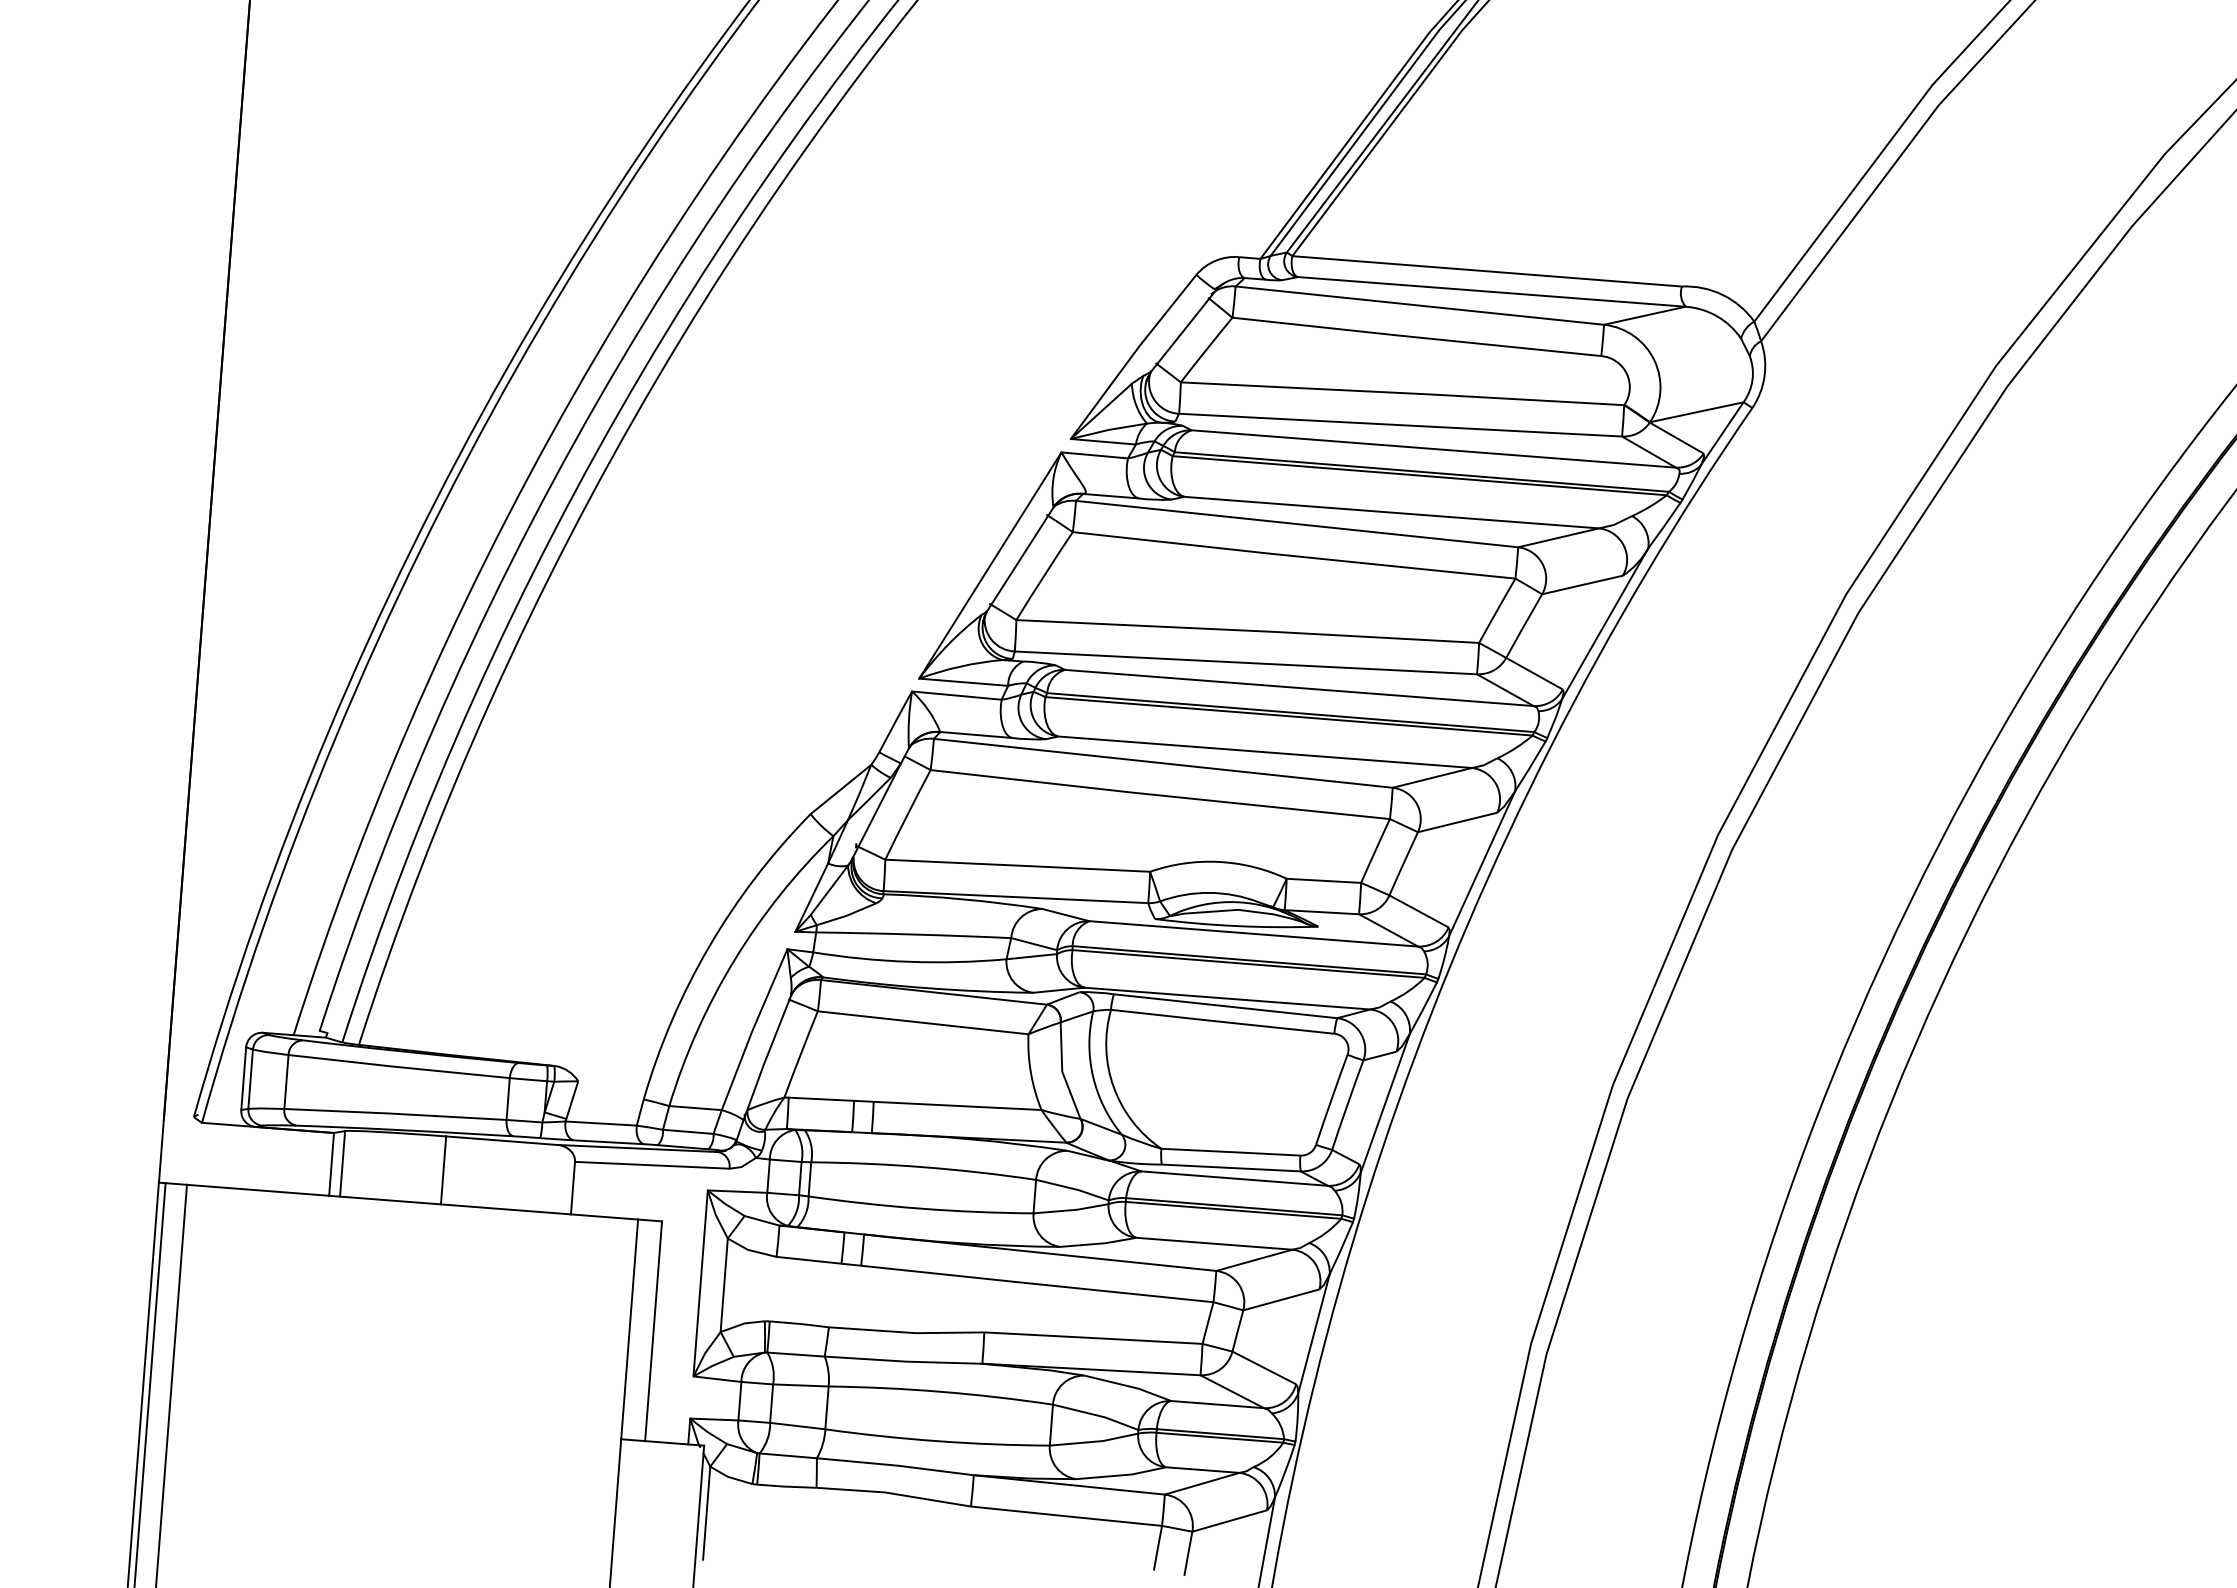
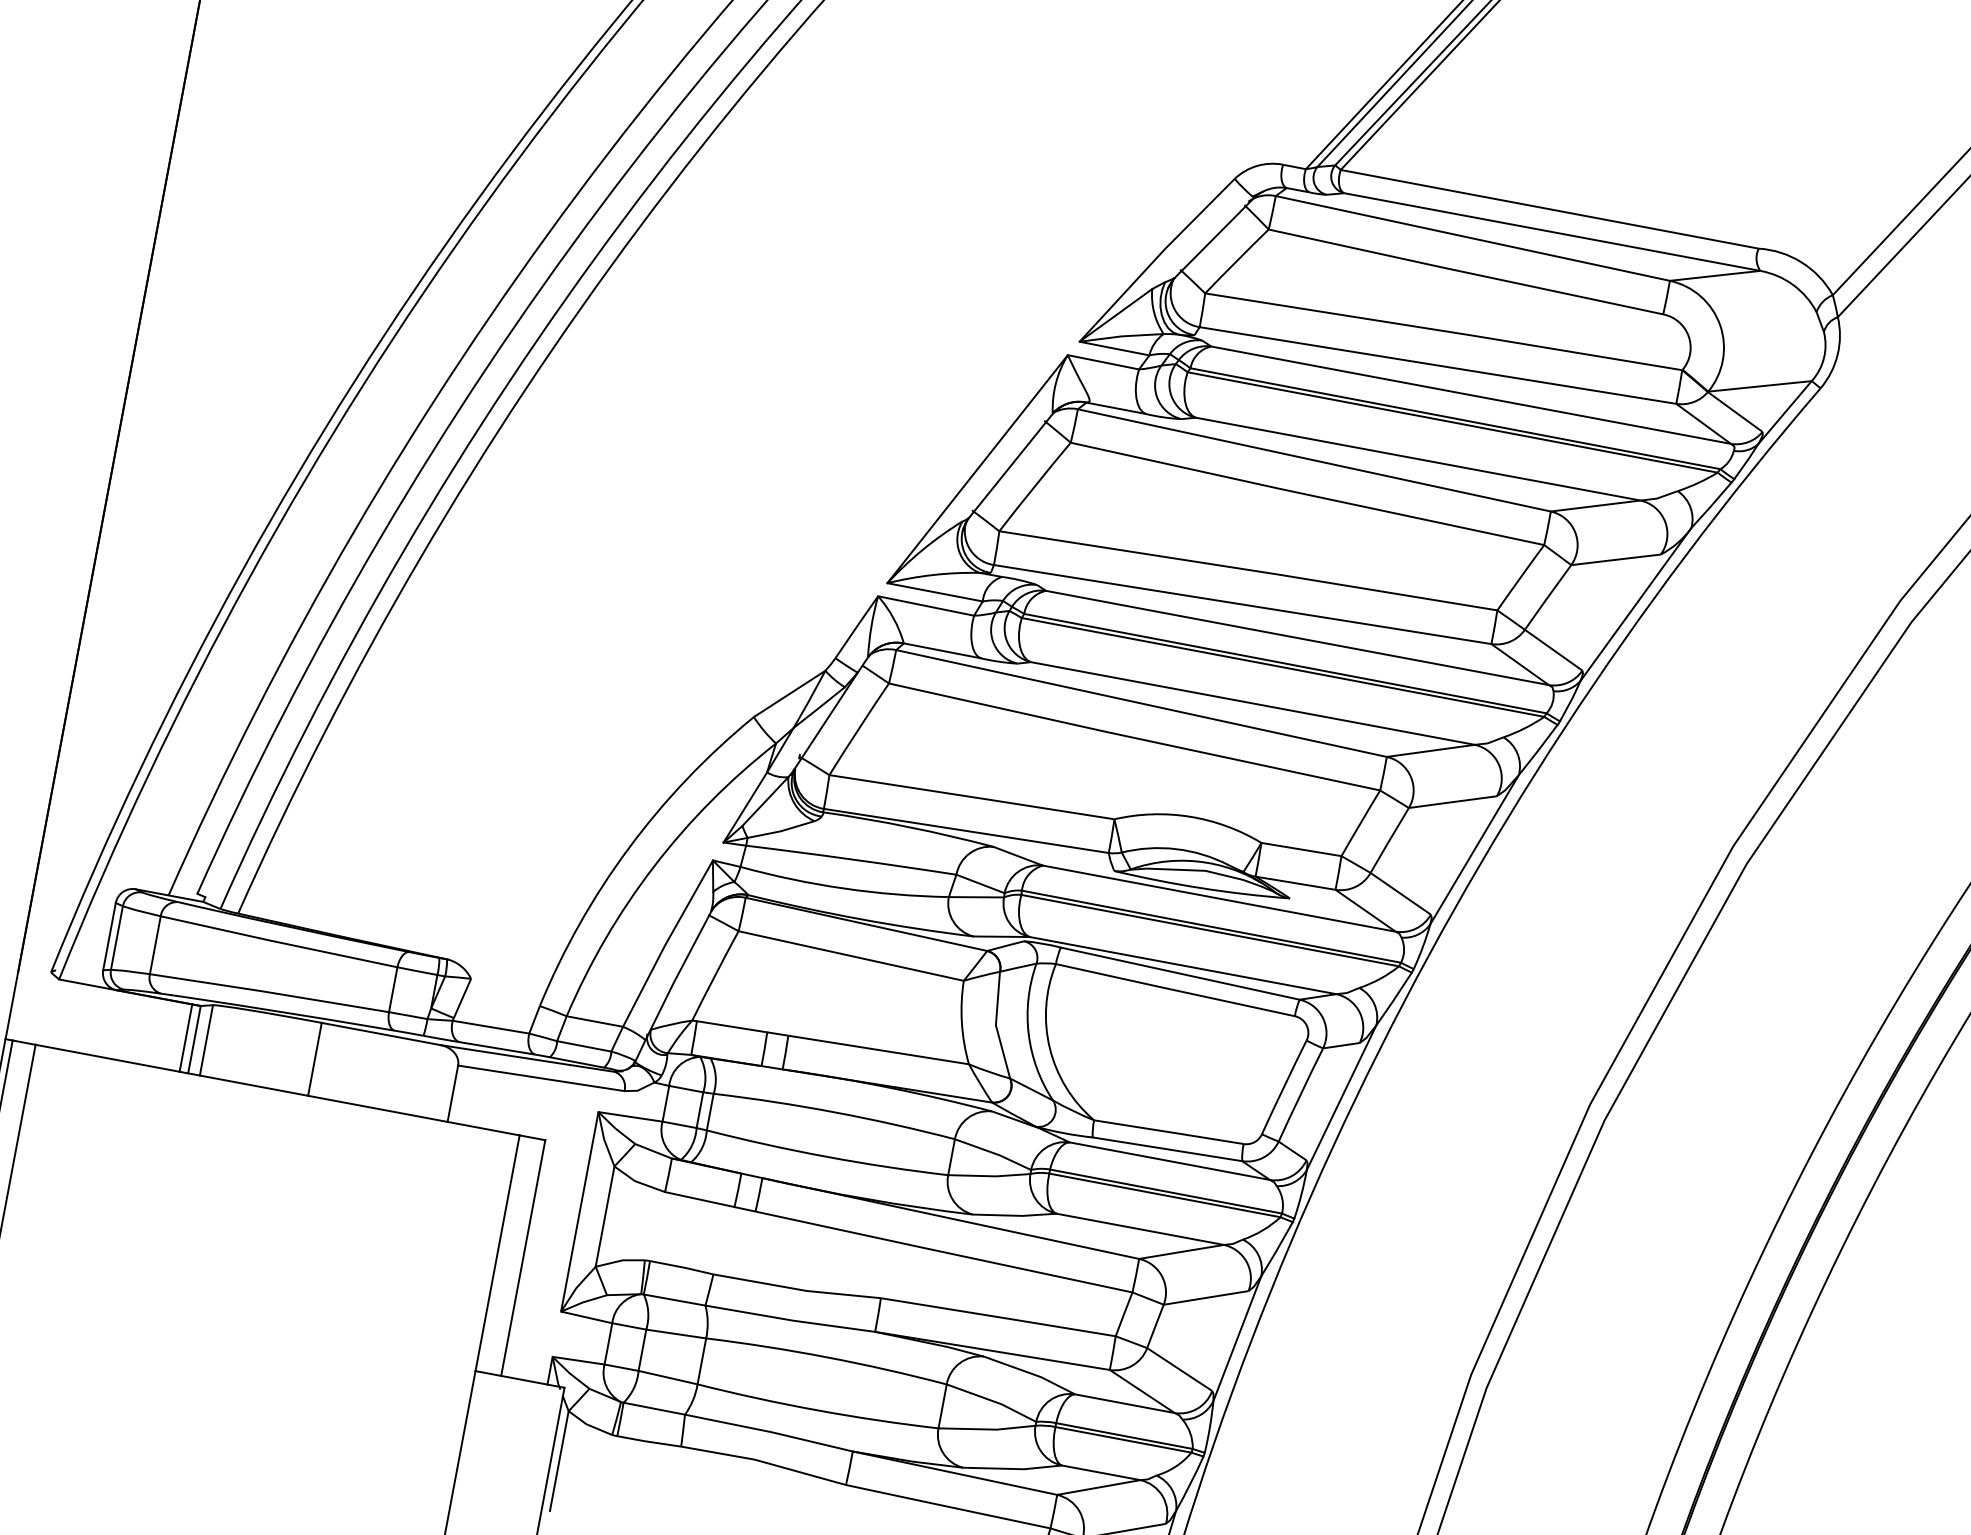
line: (323, 1163) -> (185, 1037), added

